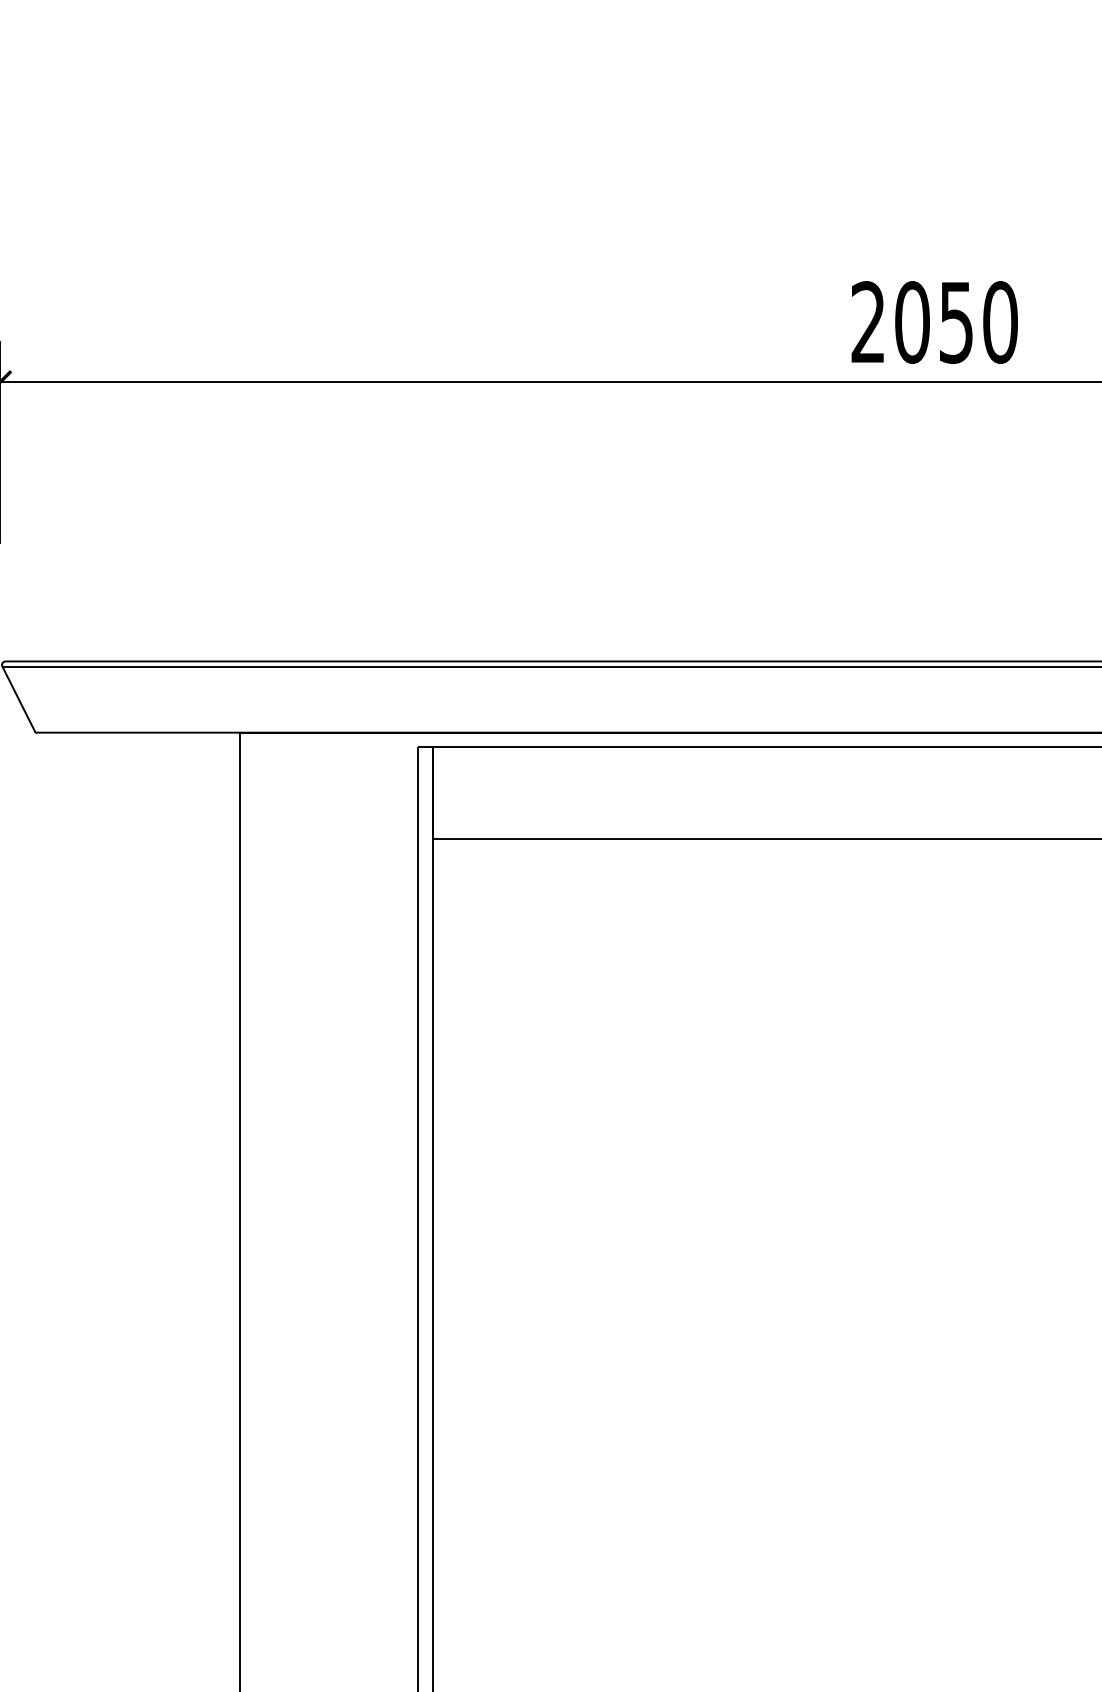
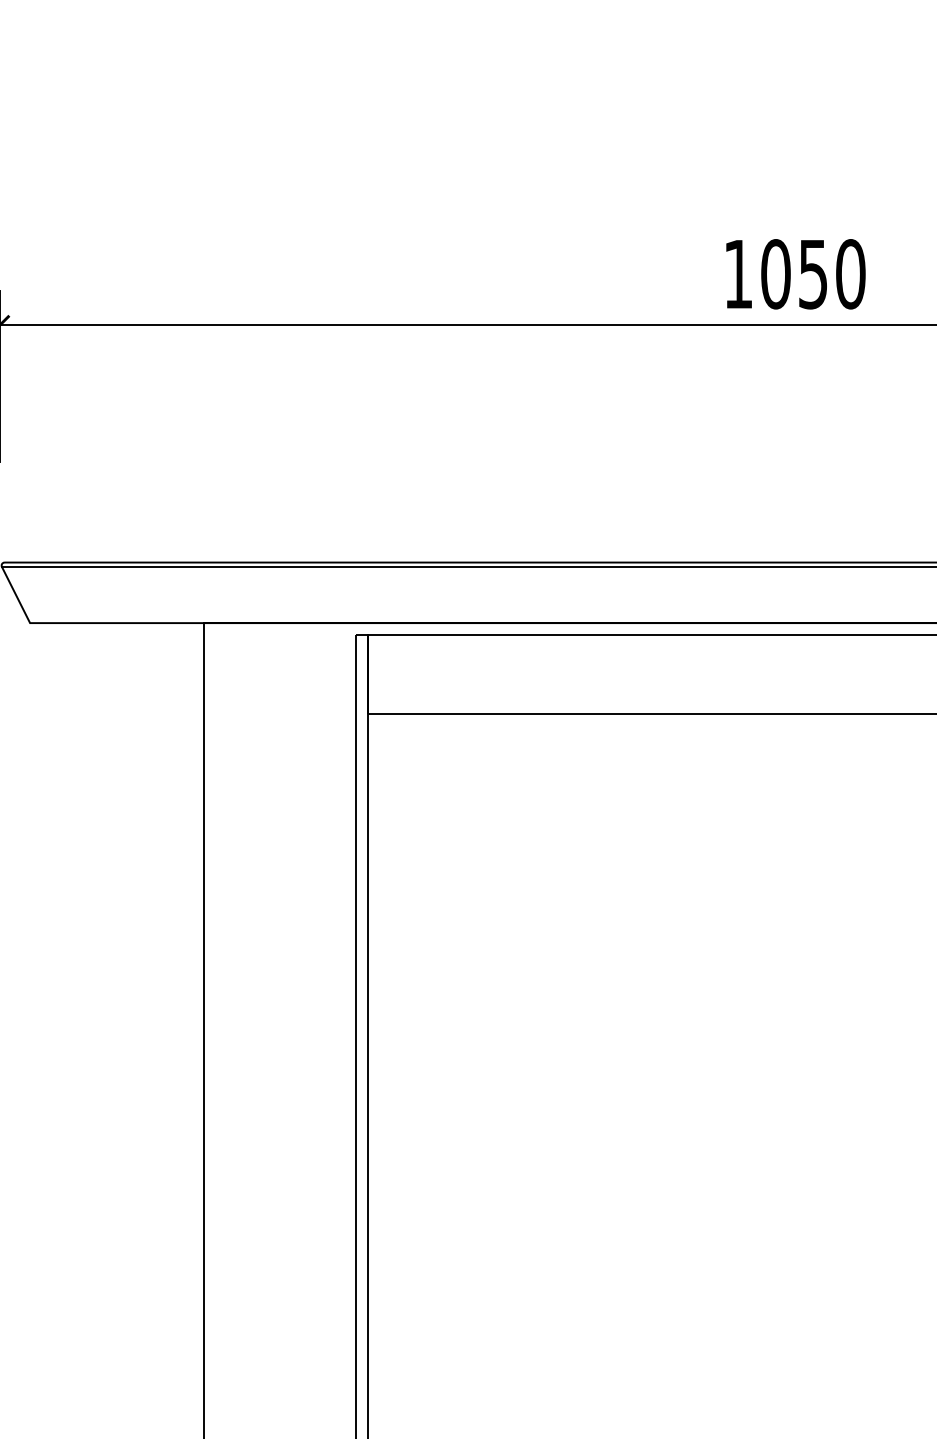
text: (867, 321) -> (737, 273), 2050 -> 1050

